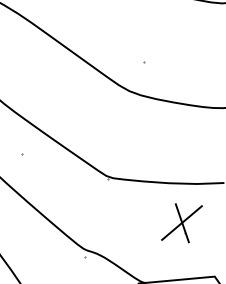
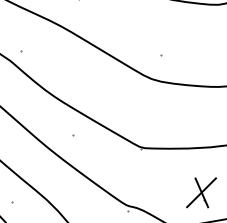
part: (181, 222) -> (201, 192), moved

